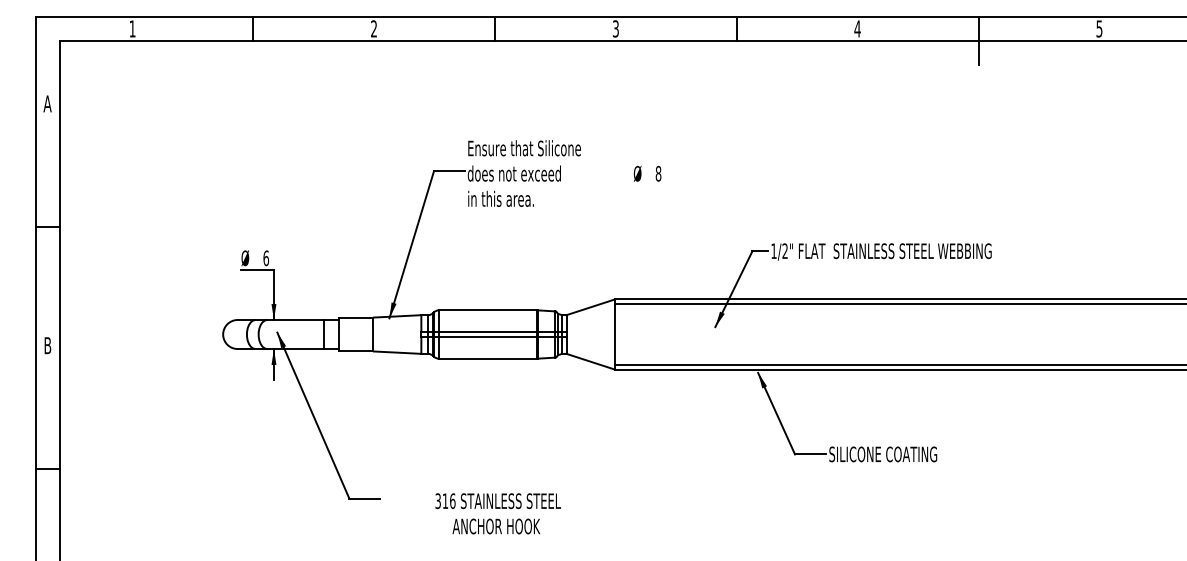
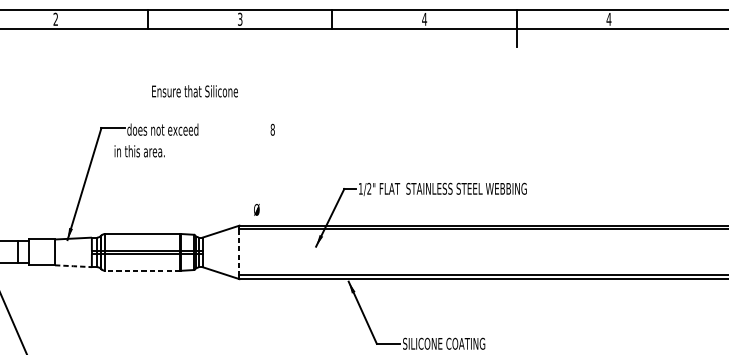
text: (1099, 28) -> (609, 19), 5 -> 4
text: (524, 148) -> (194, 91), moved
text: (637, 173) -> (256, 209), moved
text: (500, 198) -> (139, 150), moved
line: (614, 335) -> (239, 253), solid -> dashed
line: (397, 352) -> (73, 266), solid -> dashed
line: (487, 358) -> (142, 270), solid -> dashed

